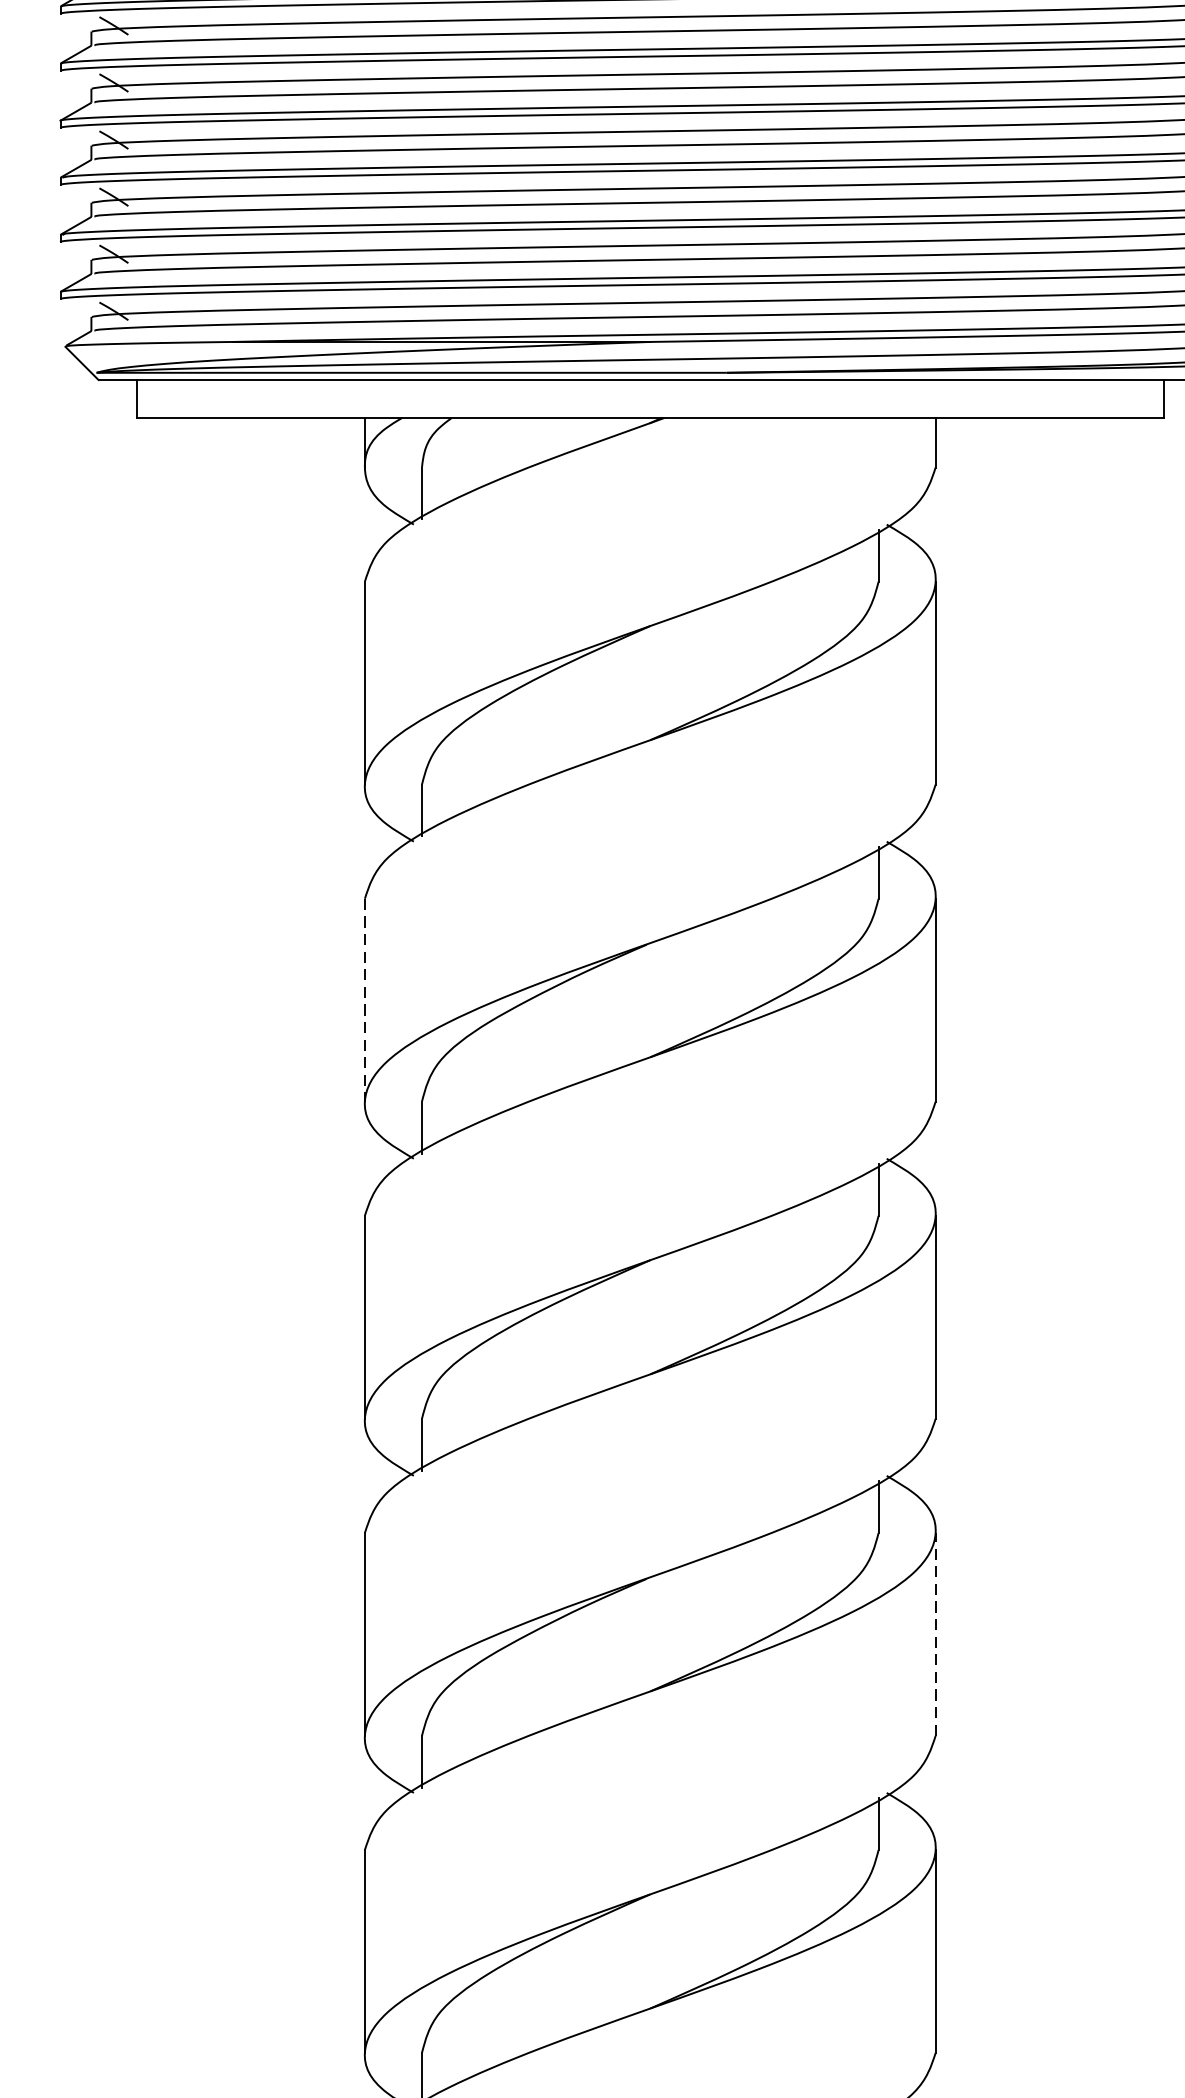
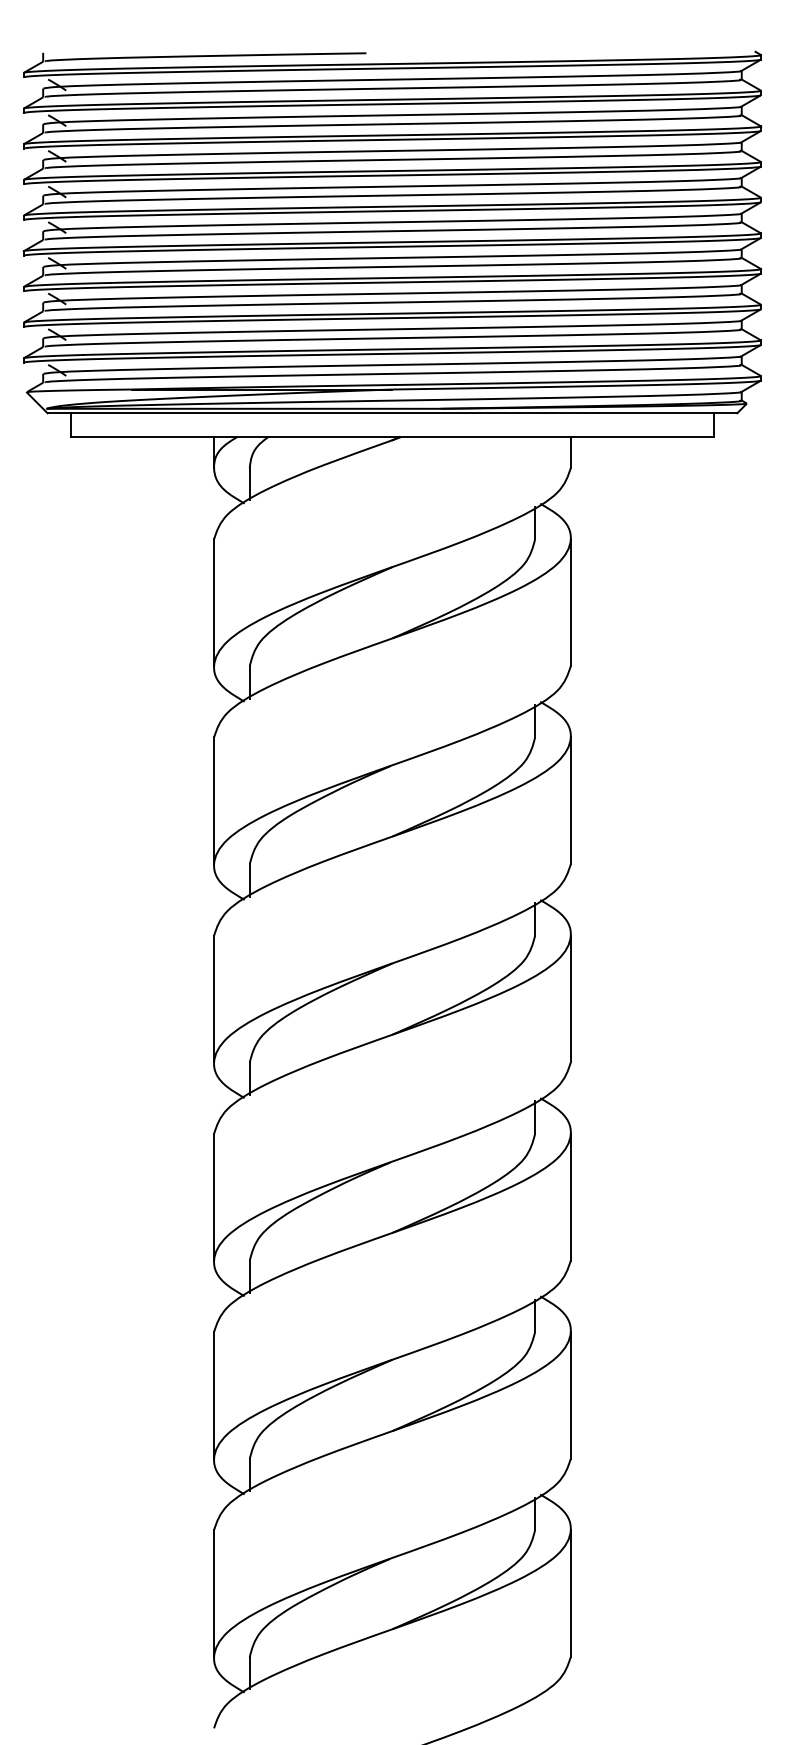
line: (365, 1001) -> (214, 801), dashed -> solid
line: (935, 1633) -> (570, 1196), dashed -> solid

